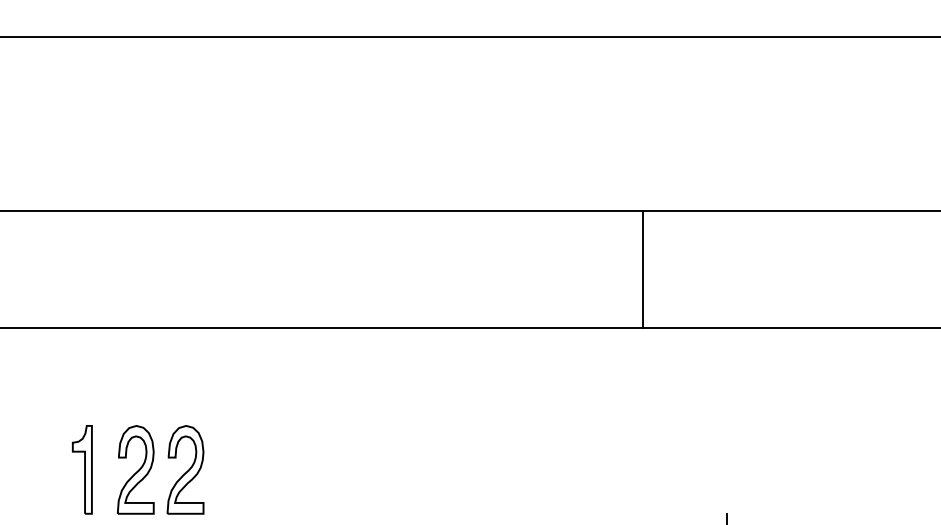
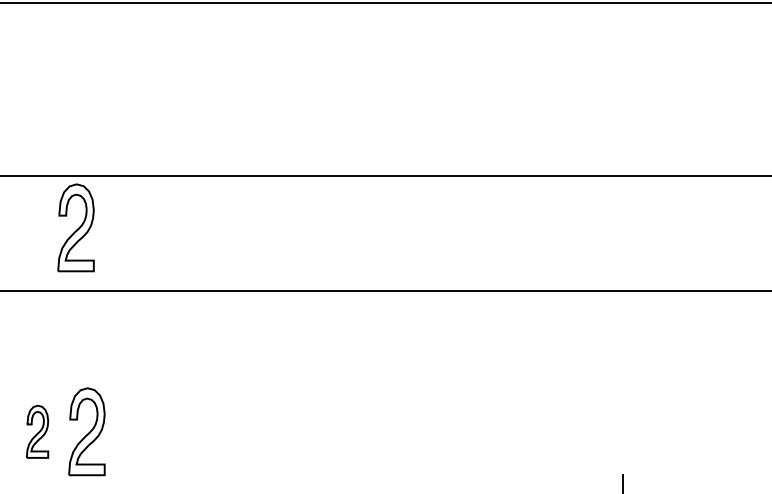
part: (174, 263) -> (75, 227), added
line: (642, 269) -> (539, 233), removed
part: (135, 469) -> (37, 431), size x0.6

